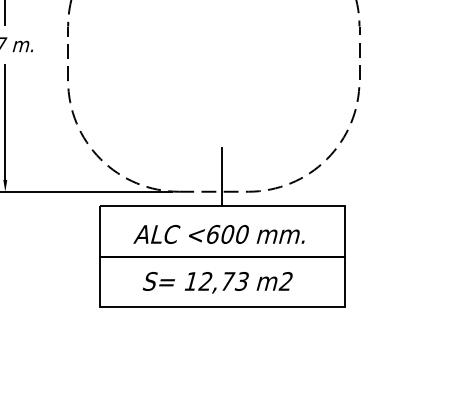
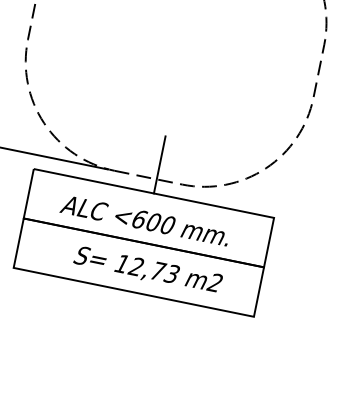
text: (217, 282) -> (147, 270), moved

